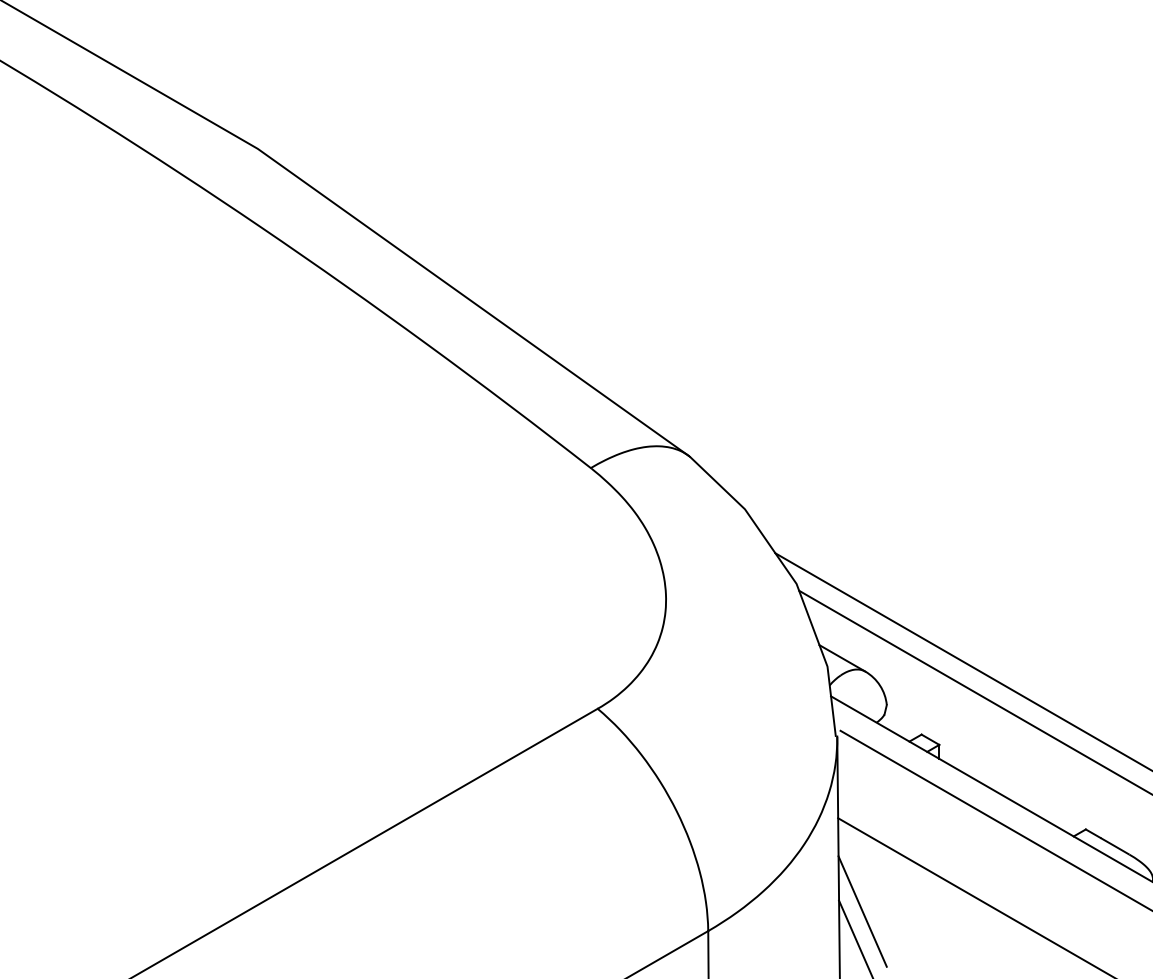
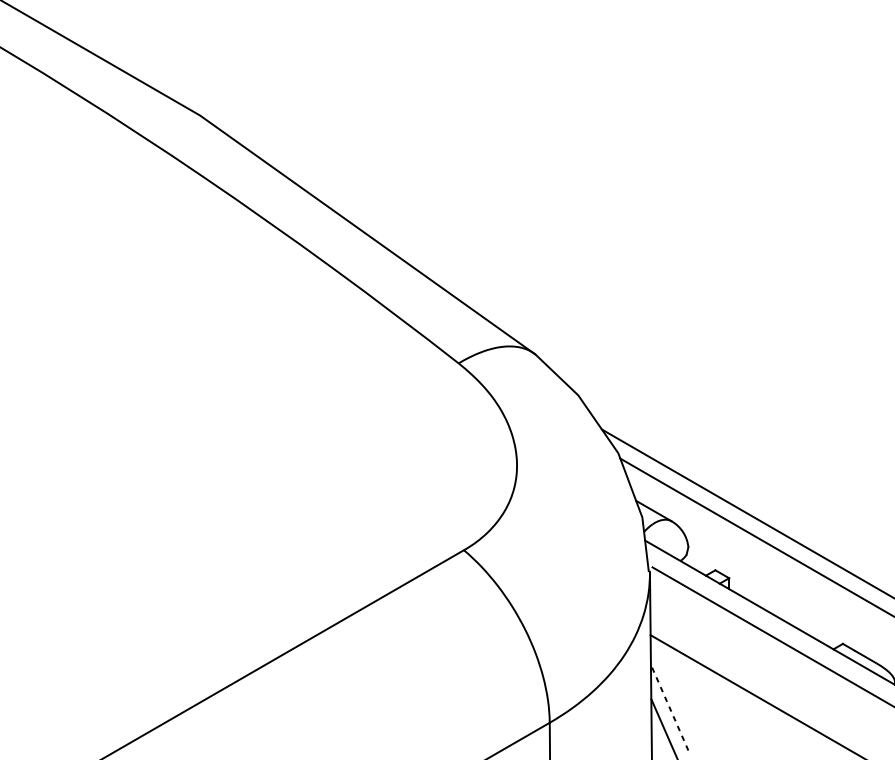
line: (862, 911) -> (669, 707), solid -> dashed

